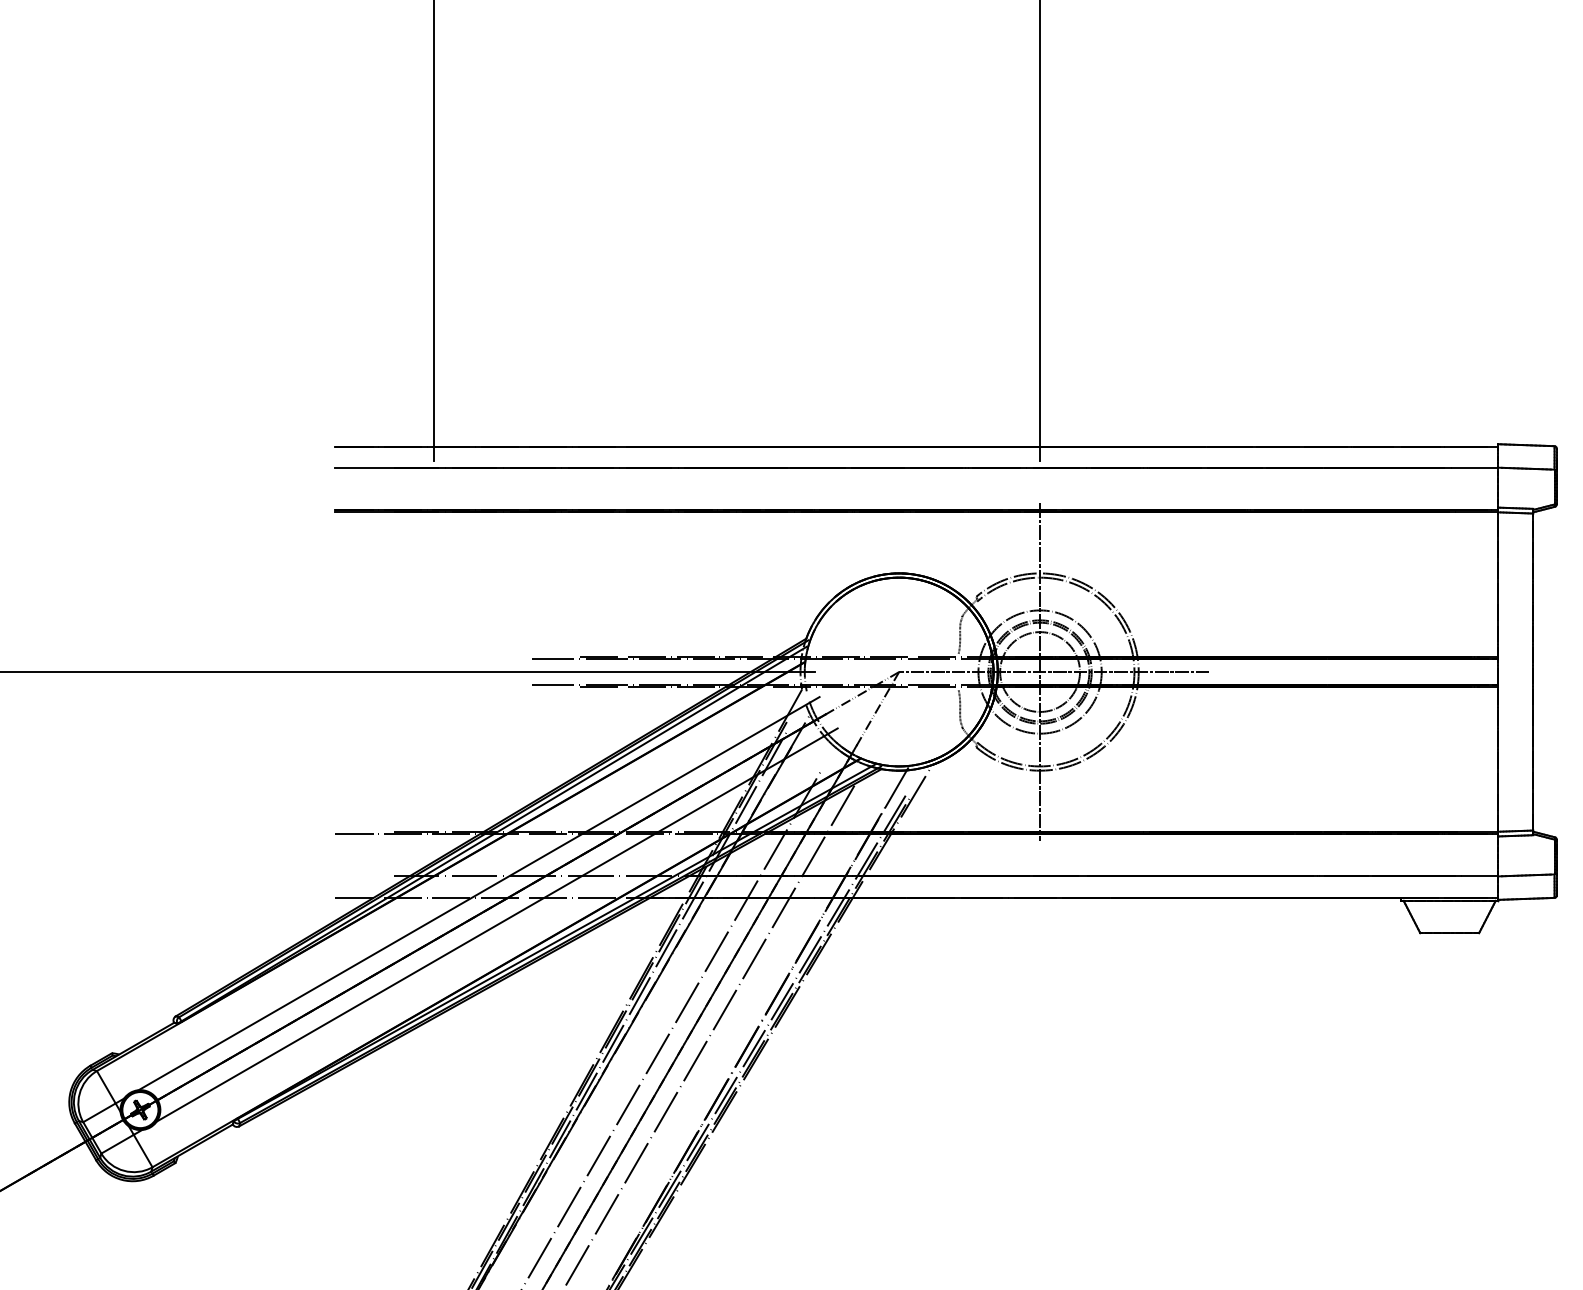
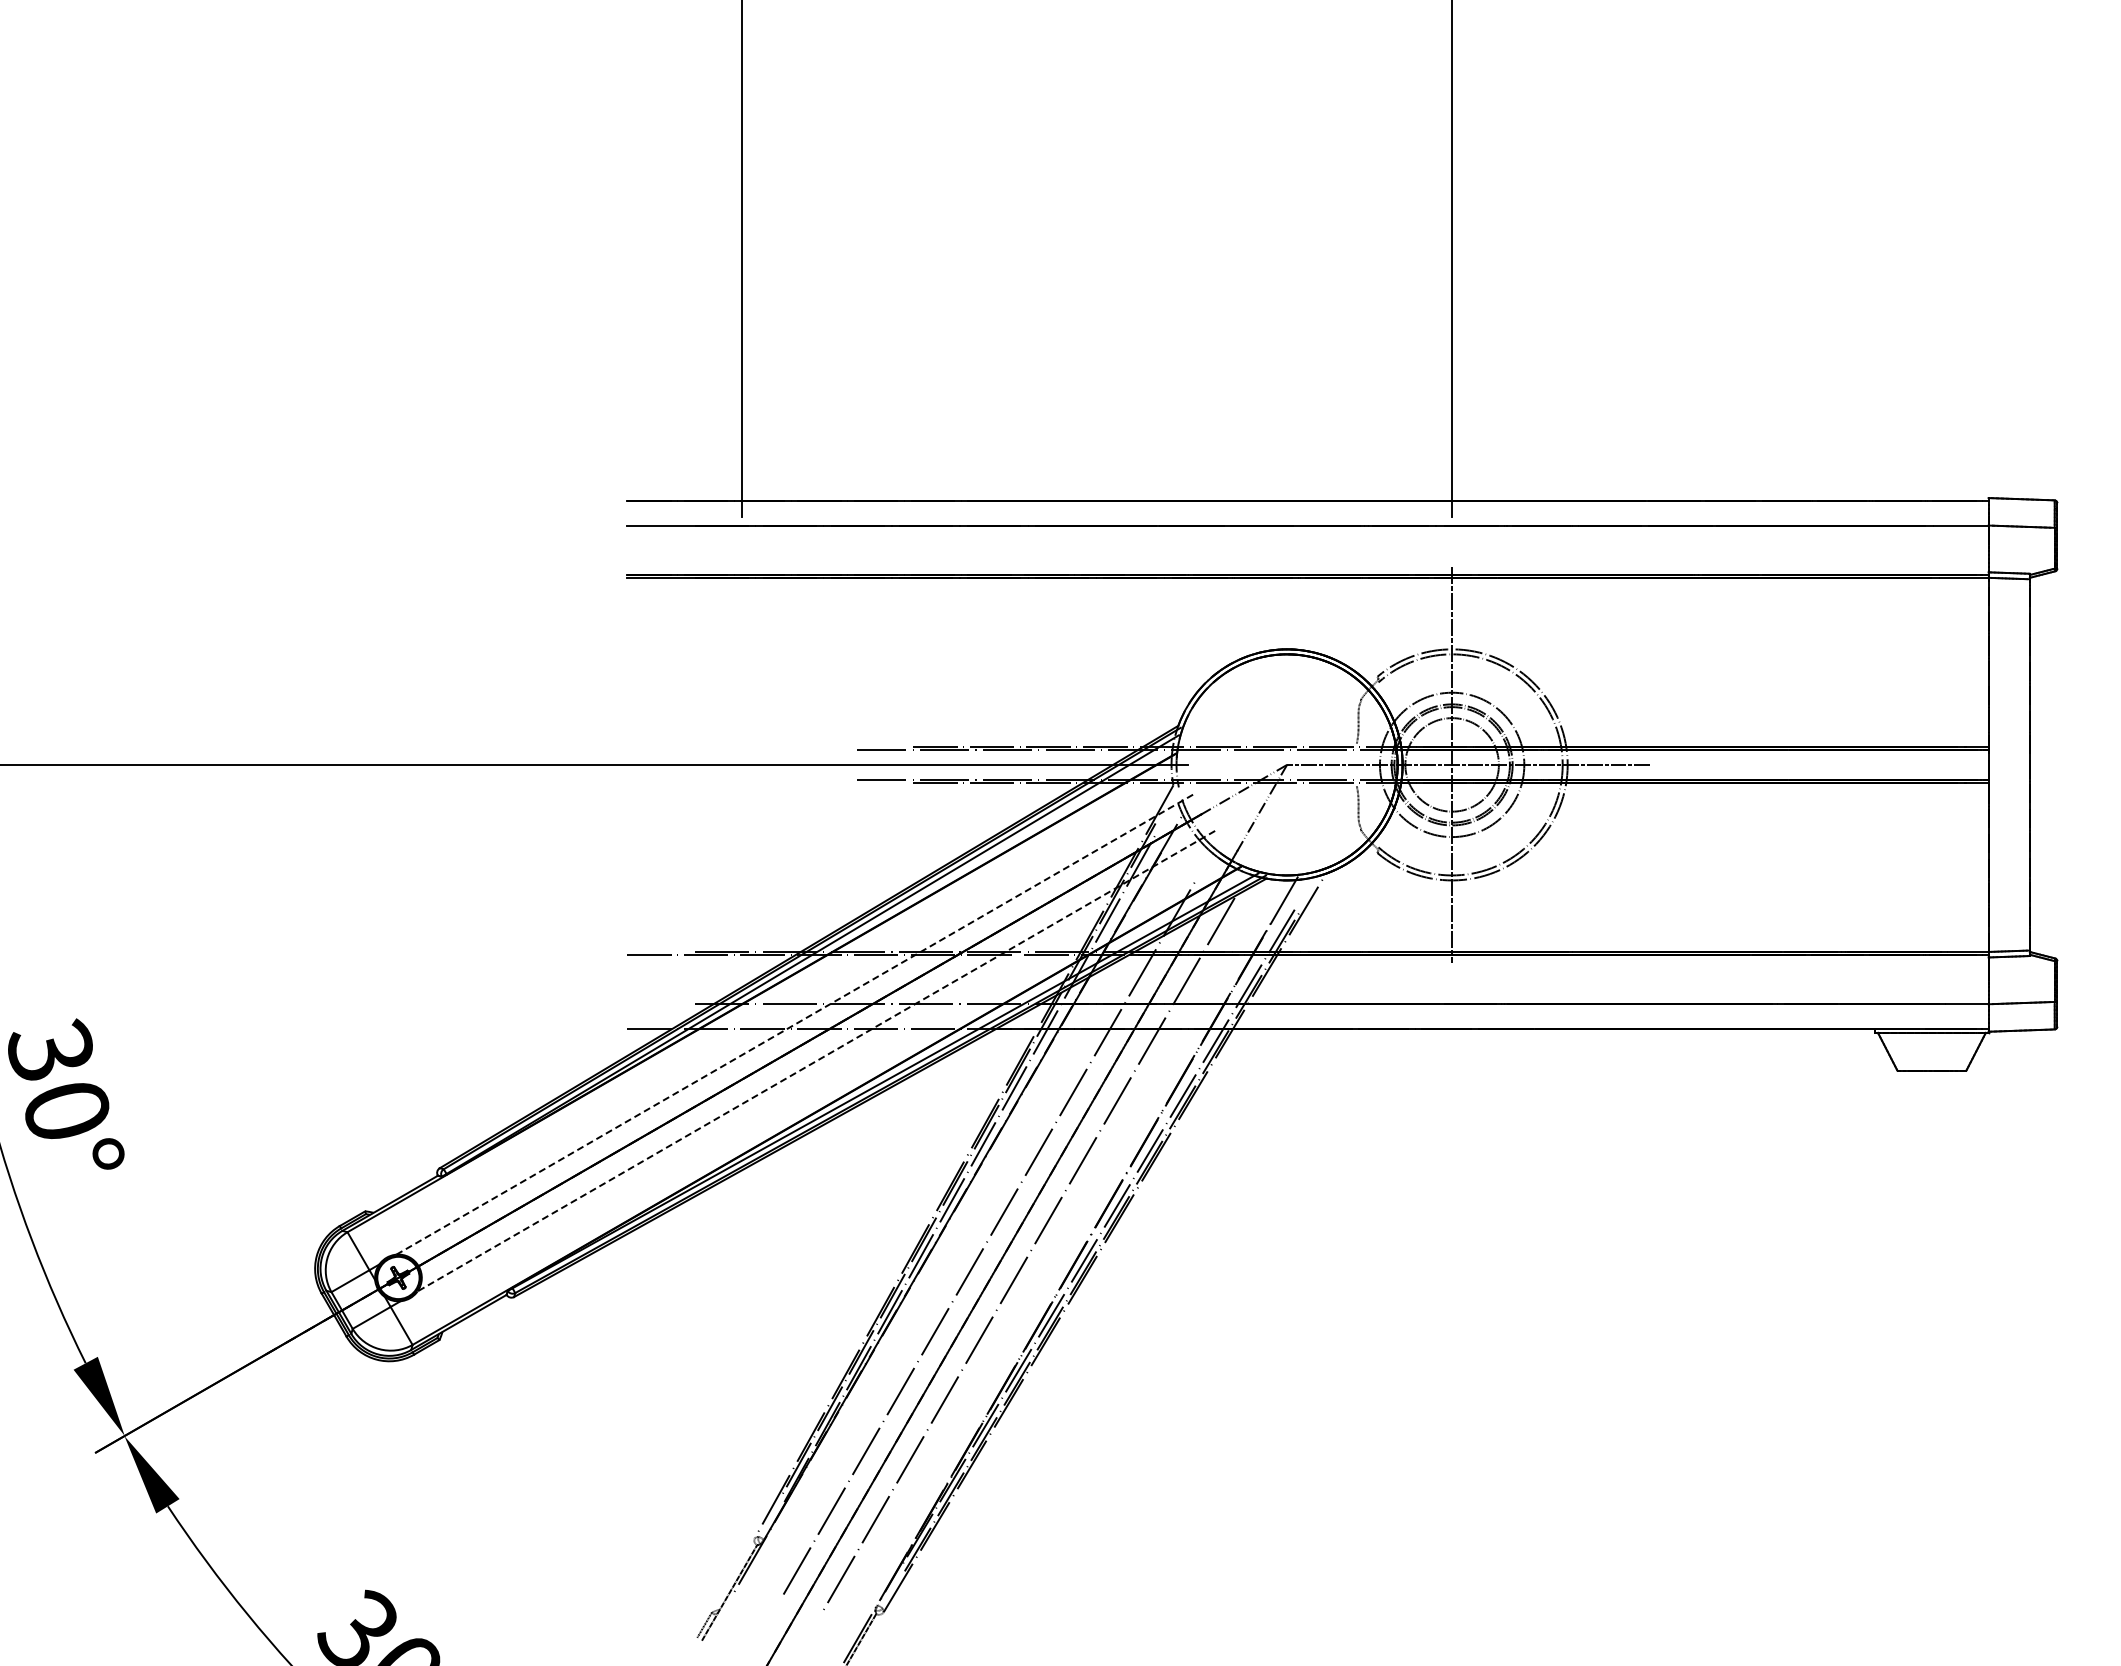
line: (479, 893) -> (795, 1024), solid -> dashed
line: (496, 925) -> (815, 1061), solid -> dashed

